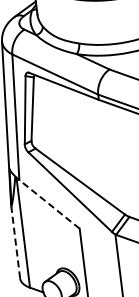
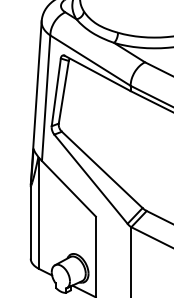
line: (49, 204) -> (68, 188), dashed -> solid
line: (15, 242) -> (30, 222), dashed -> solid

